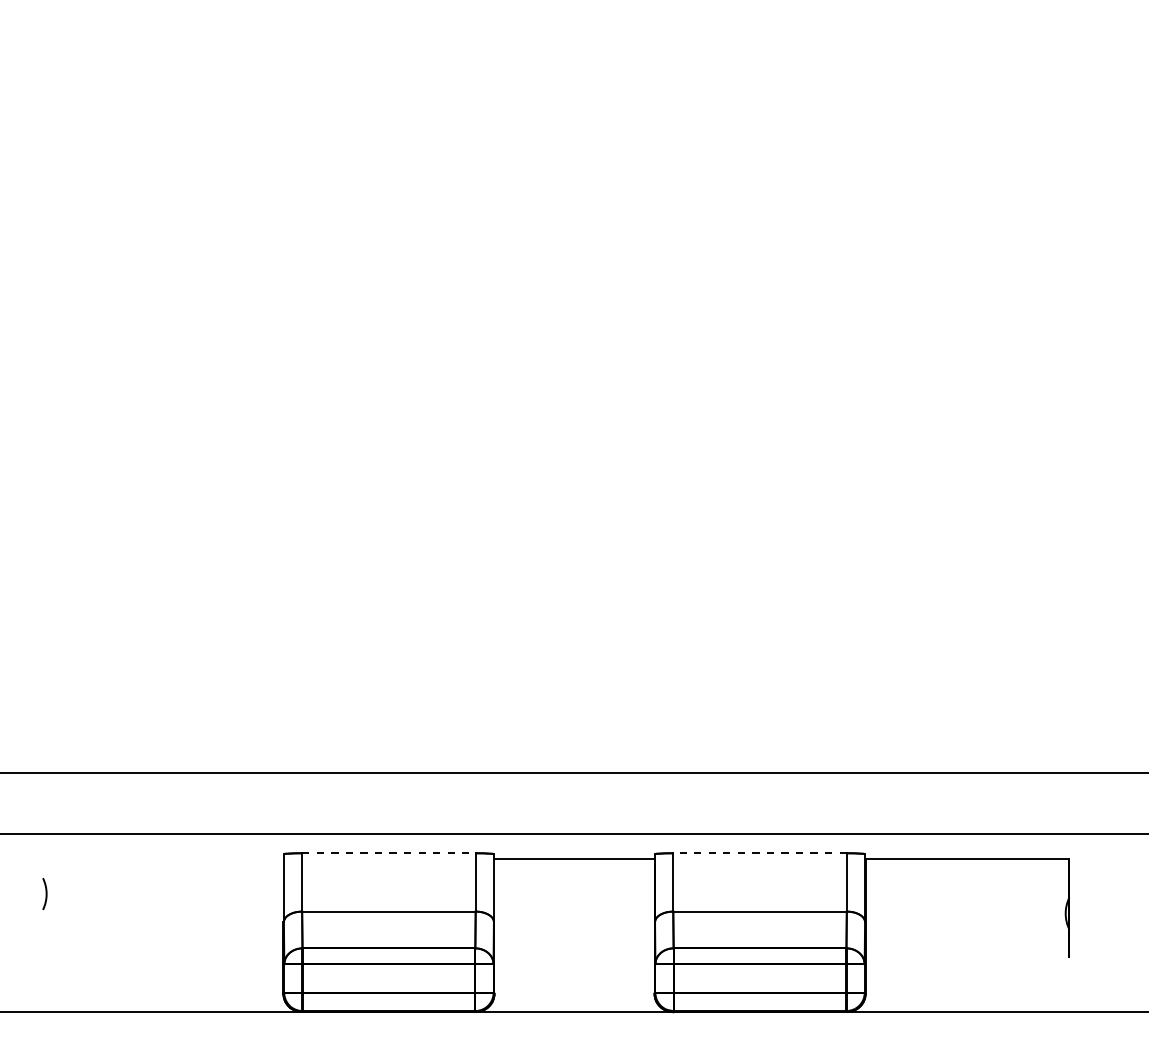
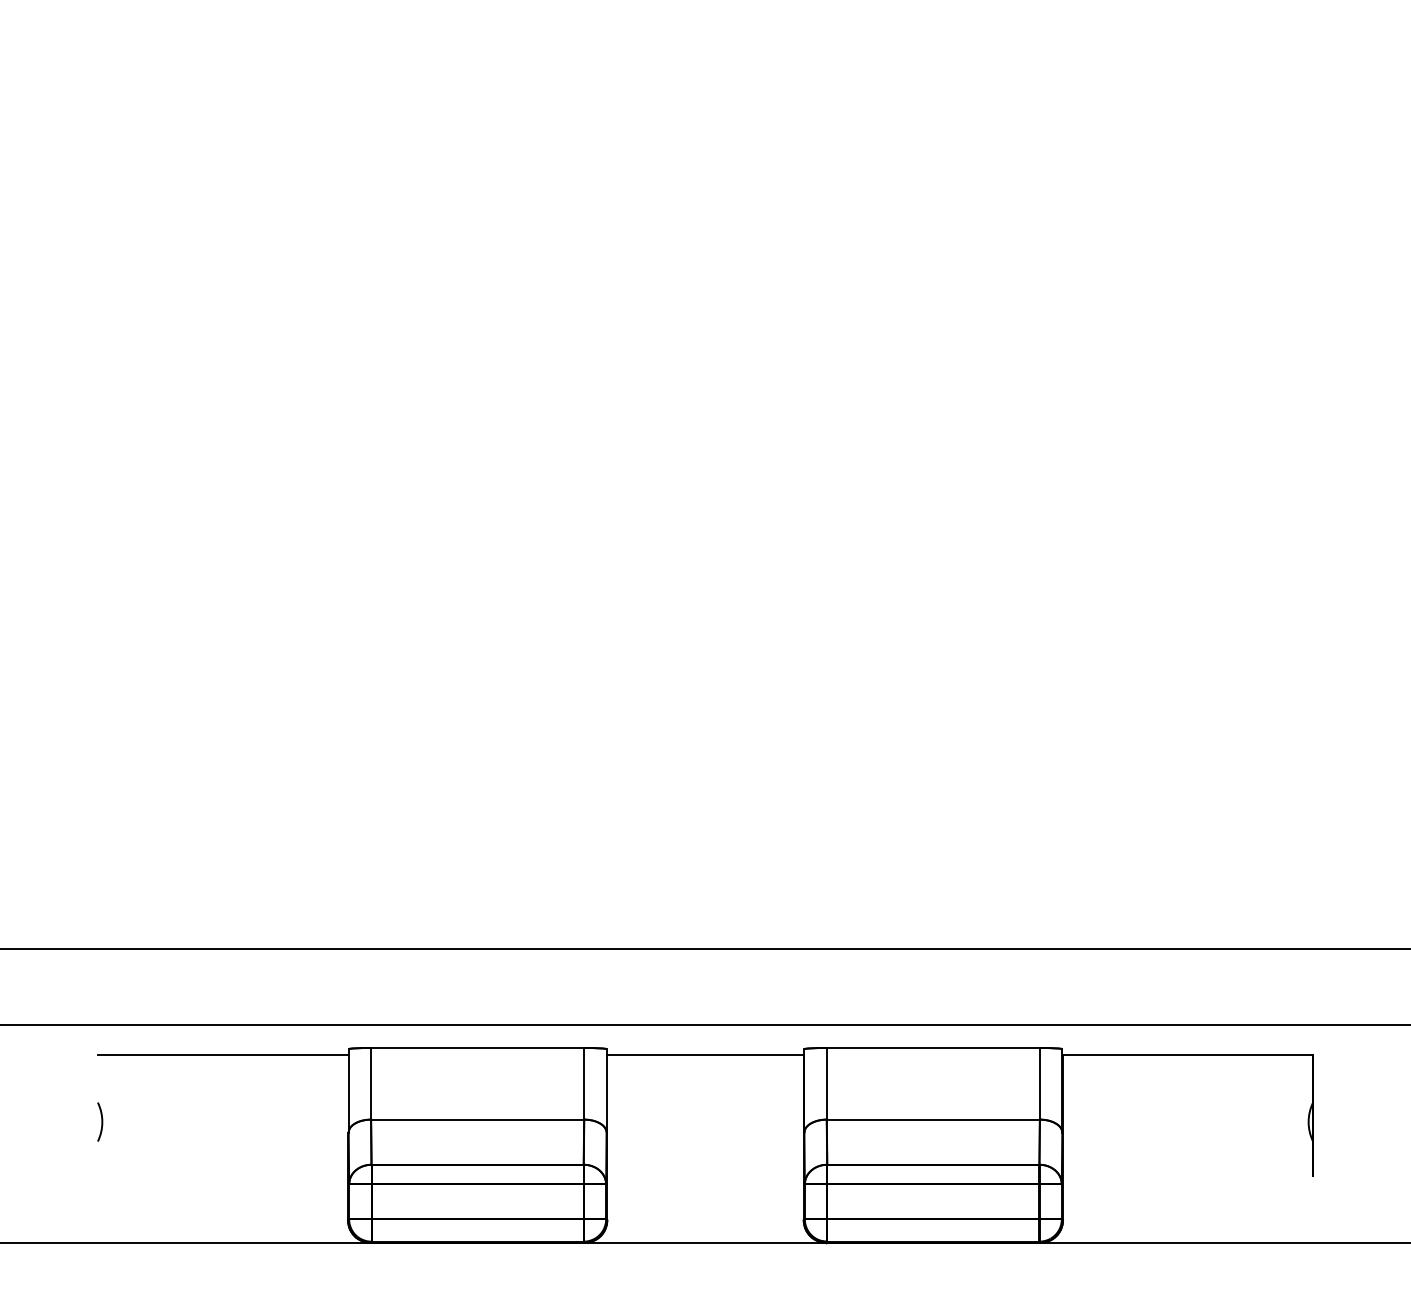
line: (388, 853) -> (477, 1048), dashed -> solid
line: (760, 853) -> (933, 1048), dashed -> solid
line: (181, 859) -> (222, 1055), added
arc: (45, 893) -> (101, 1121), moved

